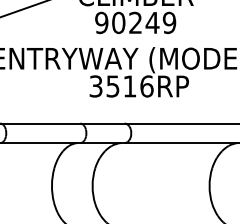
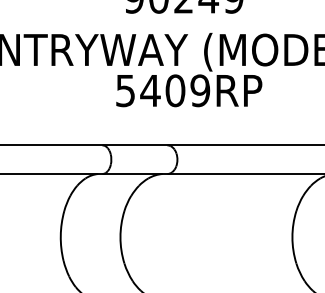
text: (121, 86) -> (162, 90), 3516RP -> 5409RP

